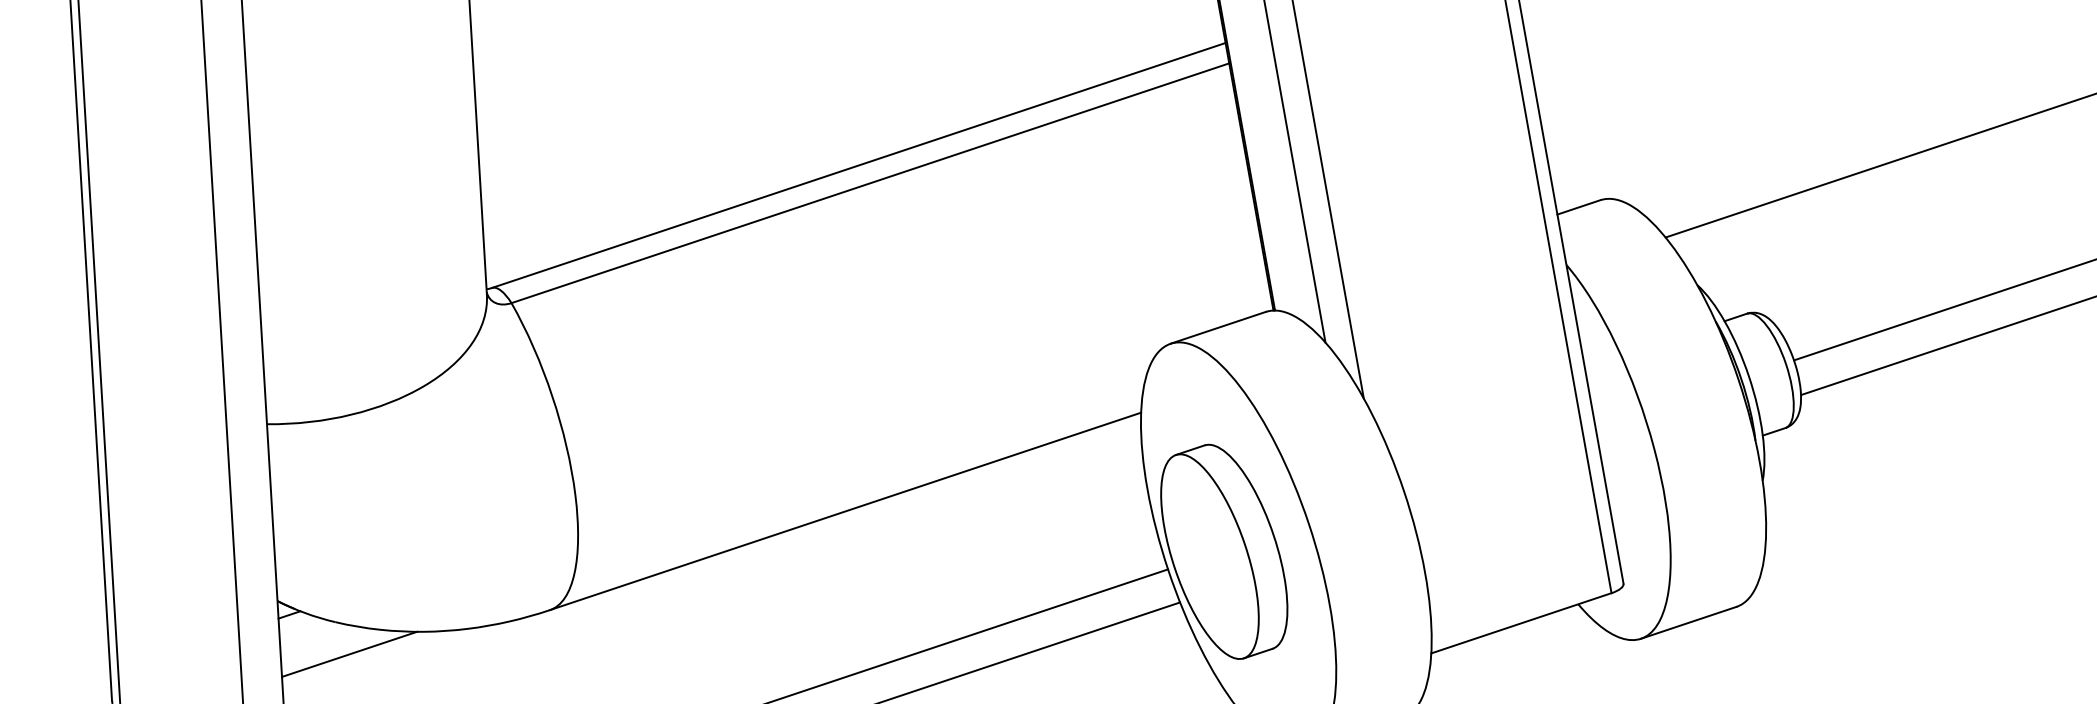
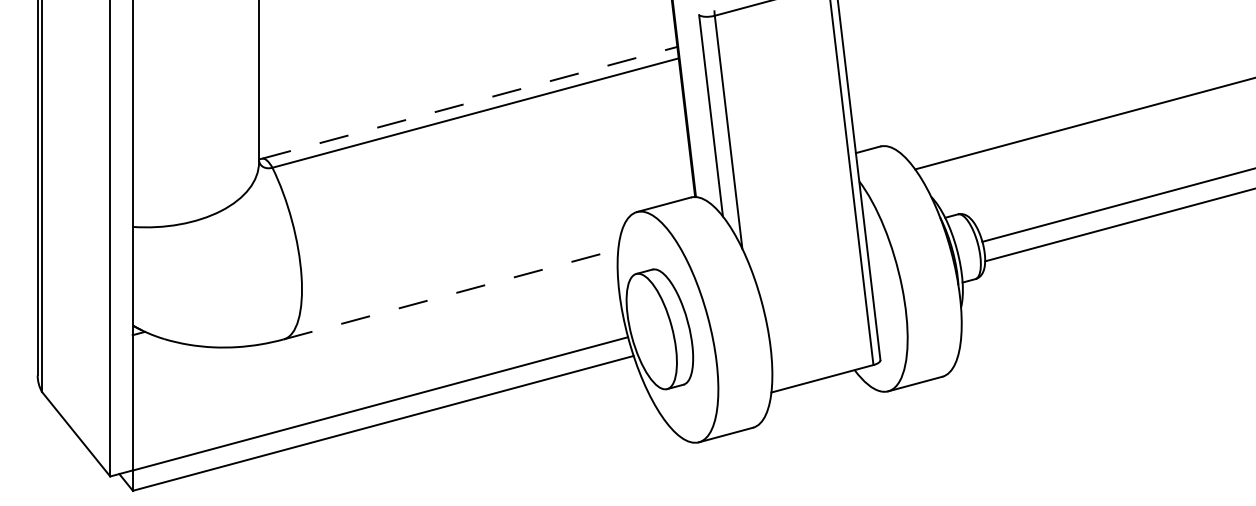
line: (860, 164) -> (470, 102), solid -> dashed
line: (846, 511) -> (451, 294), solid -> dashed
line: (348, 654) -> (170, 357), removed

